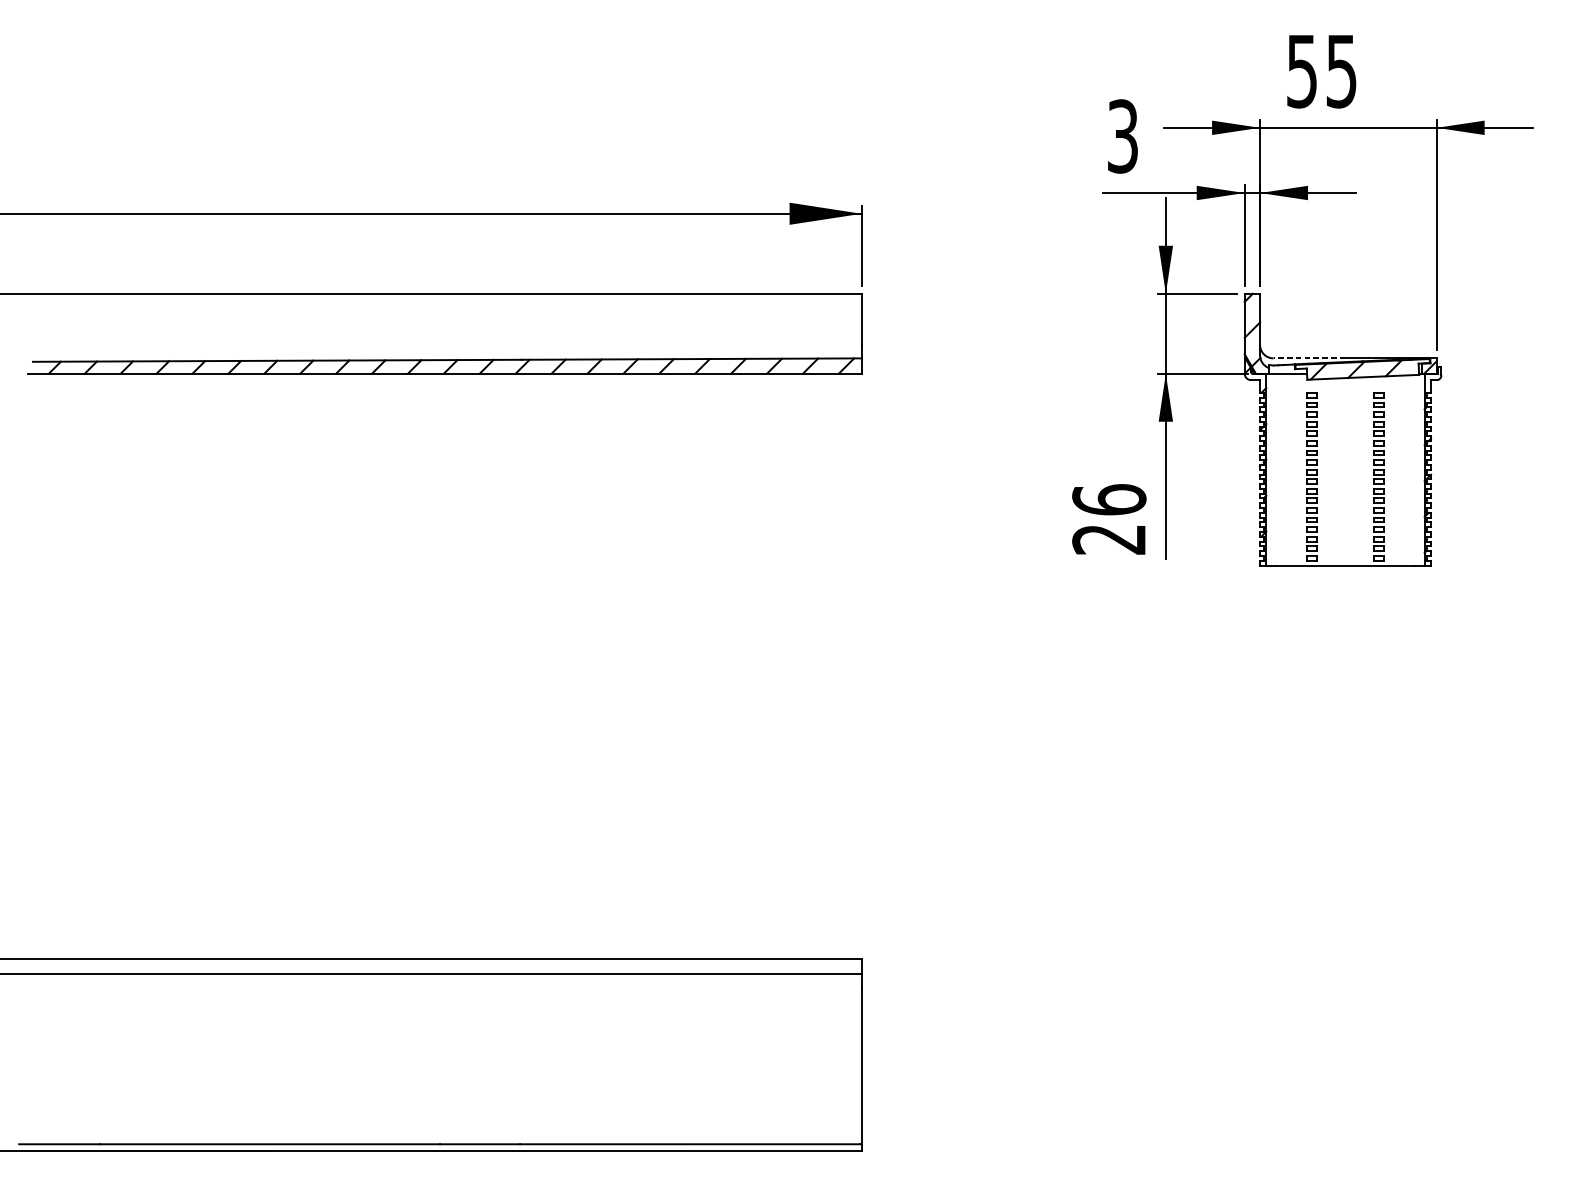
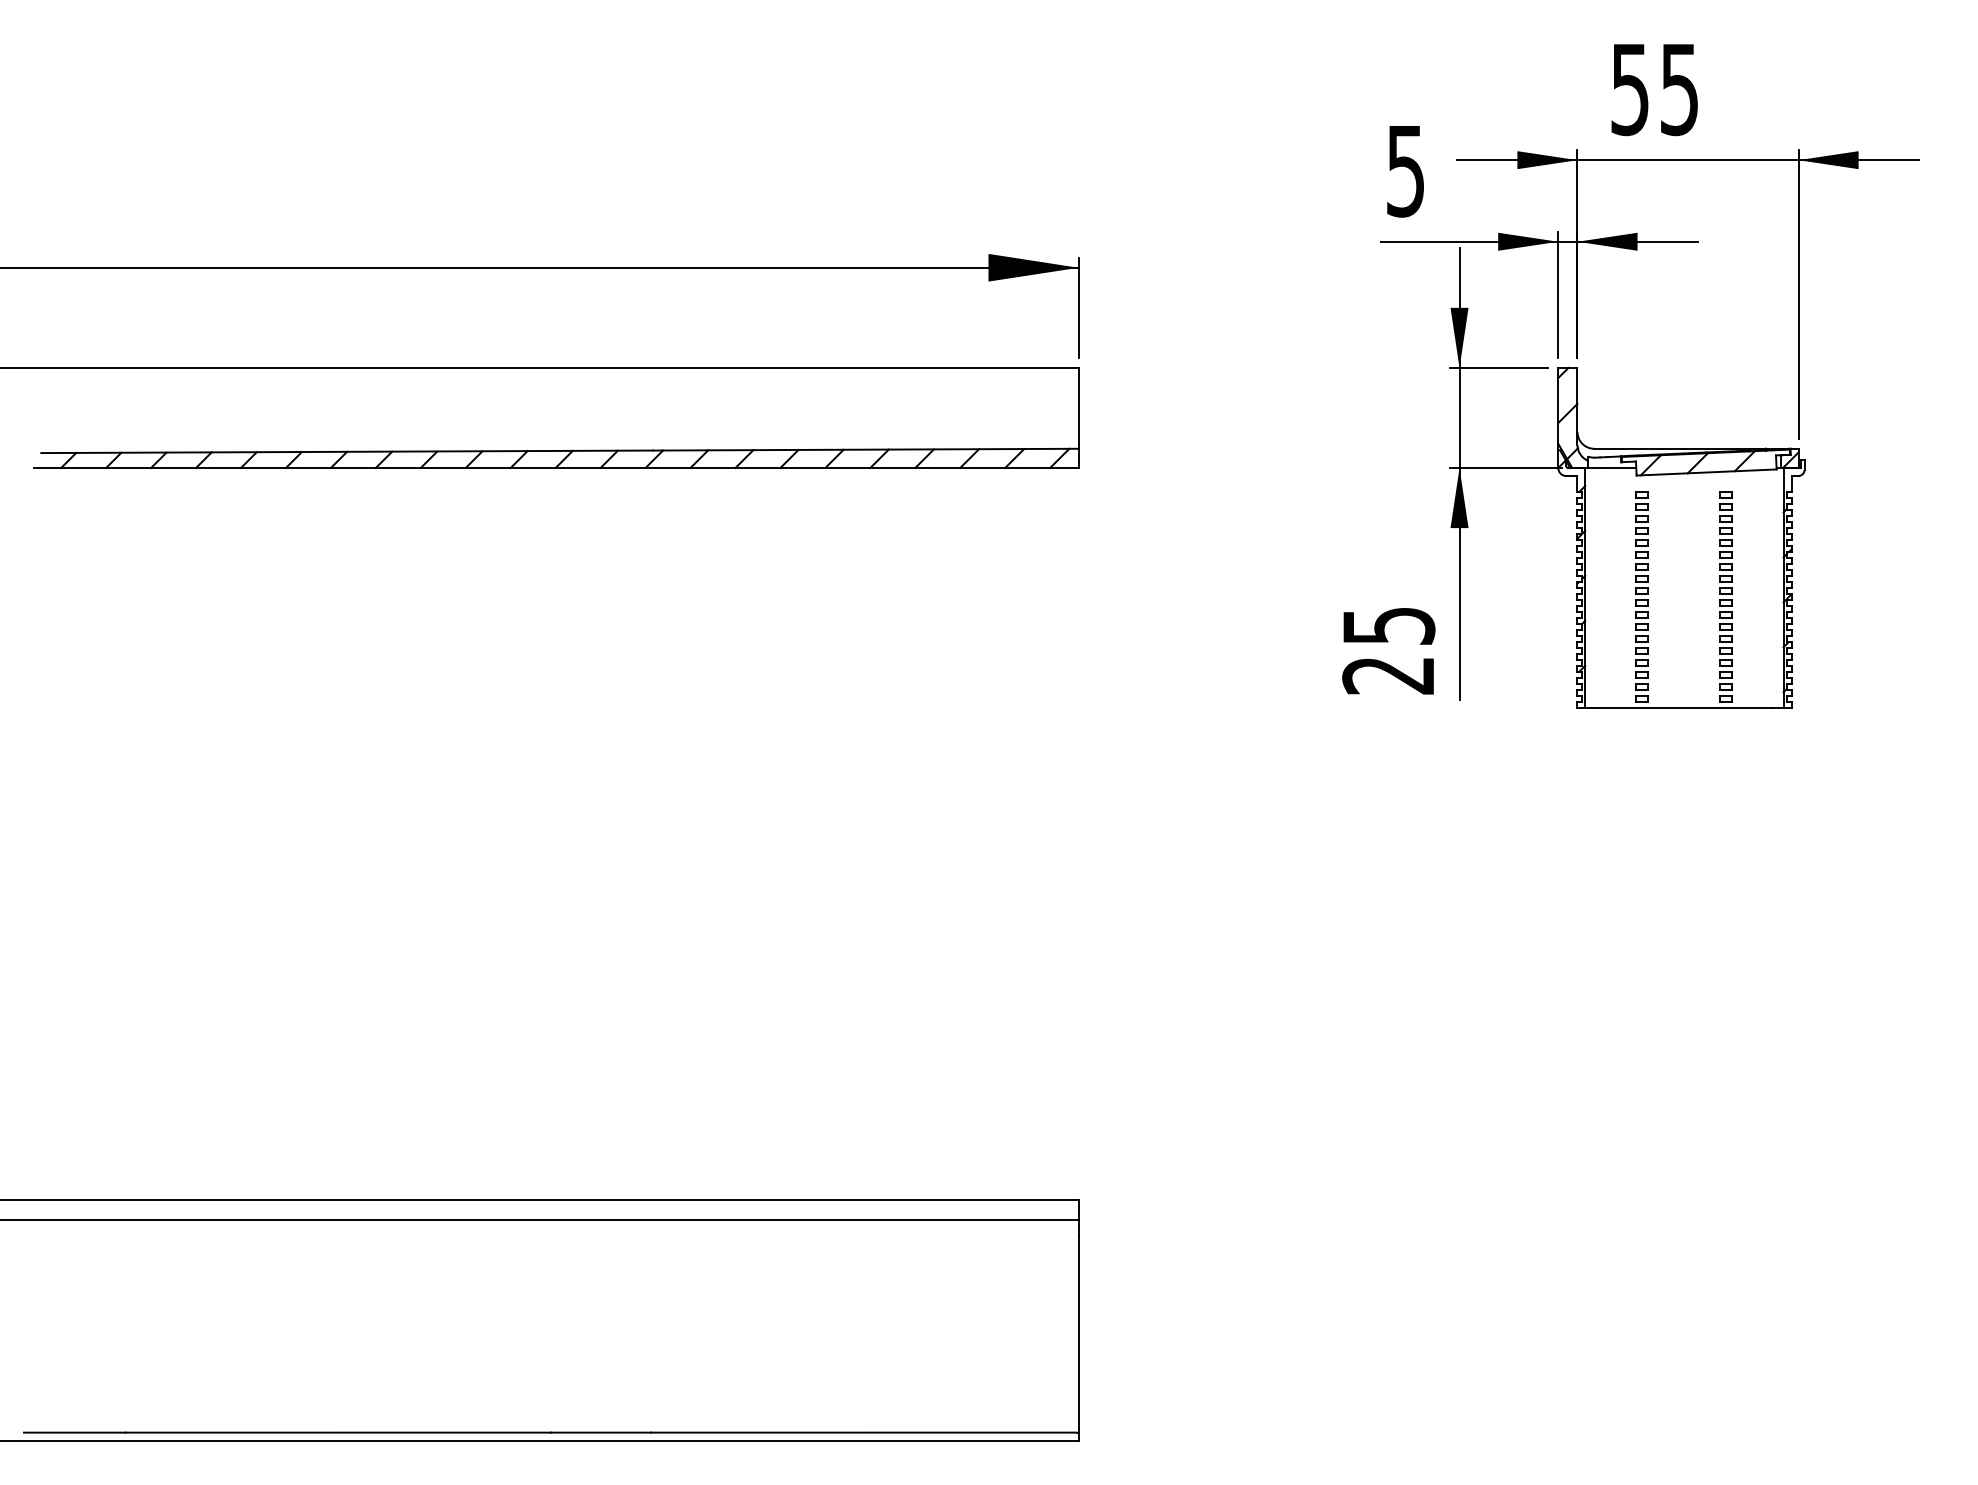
text: (1122, 136) -> (1405, 170), 3 -> 5
line: (1309, 358) -> (1639, 448), dashed -> solid
text: (1109, 499) -> (1388, 625), 26 -> 25

